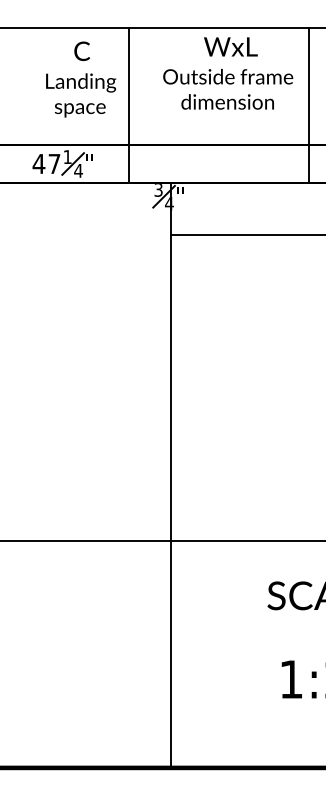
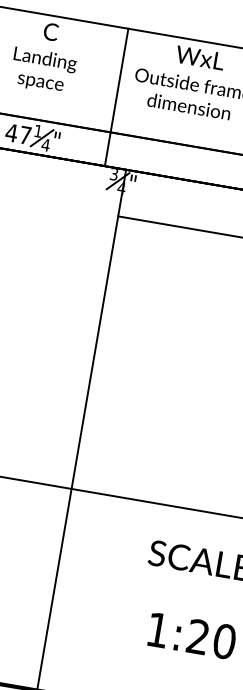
text: (81, 79) -> (46, 56), moved
line: (128, 105) -> (116, 97), moved

